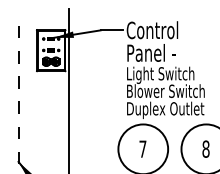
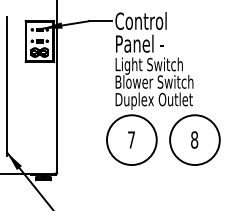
line: (18, 95) -> (7, 86), dashed -> solid

